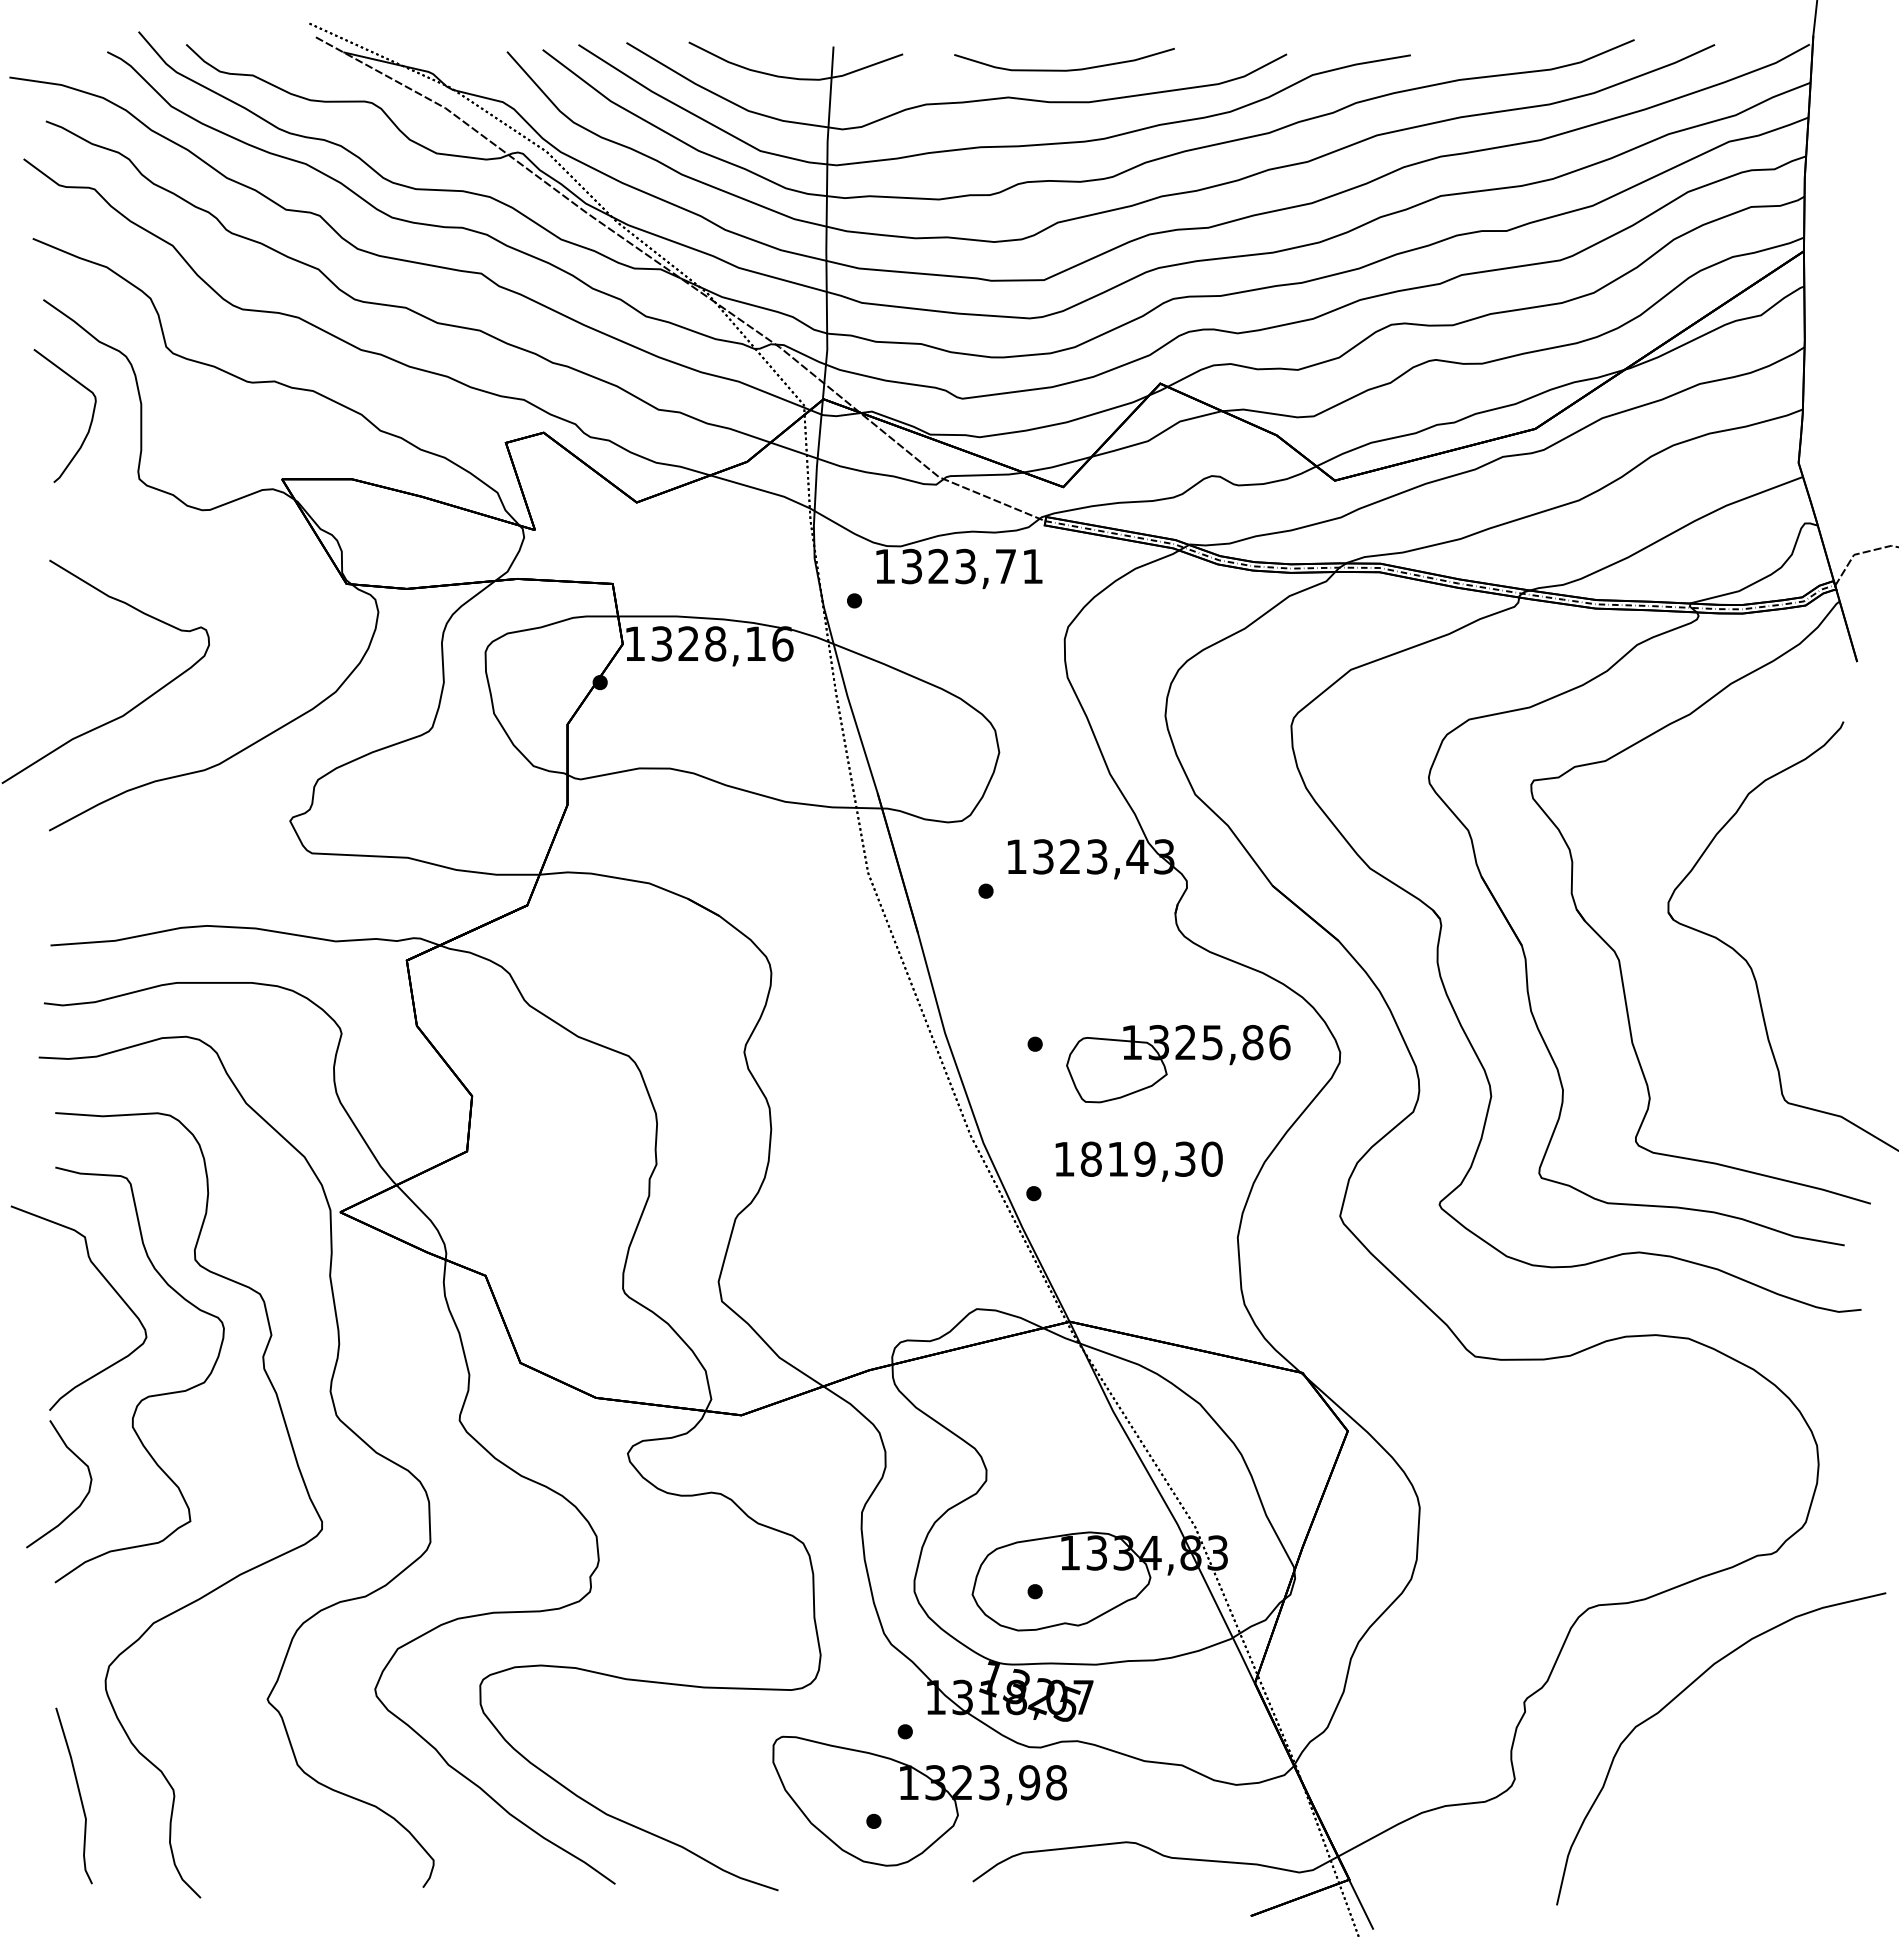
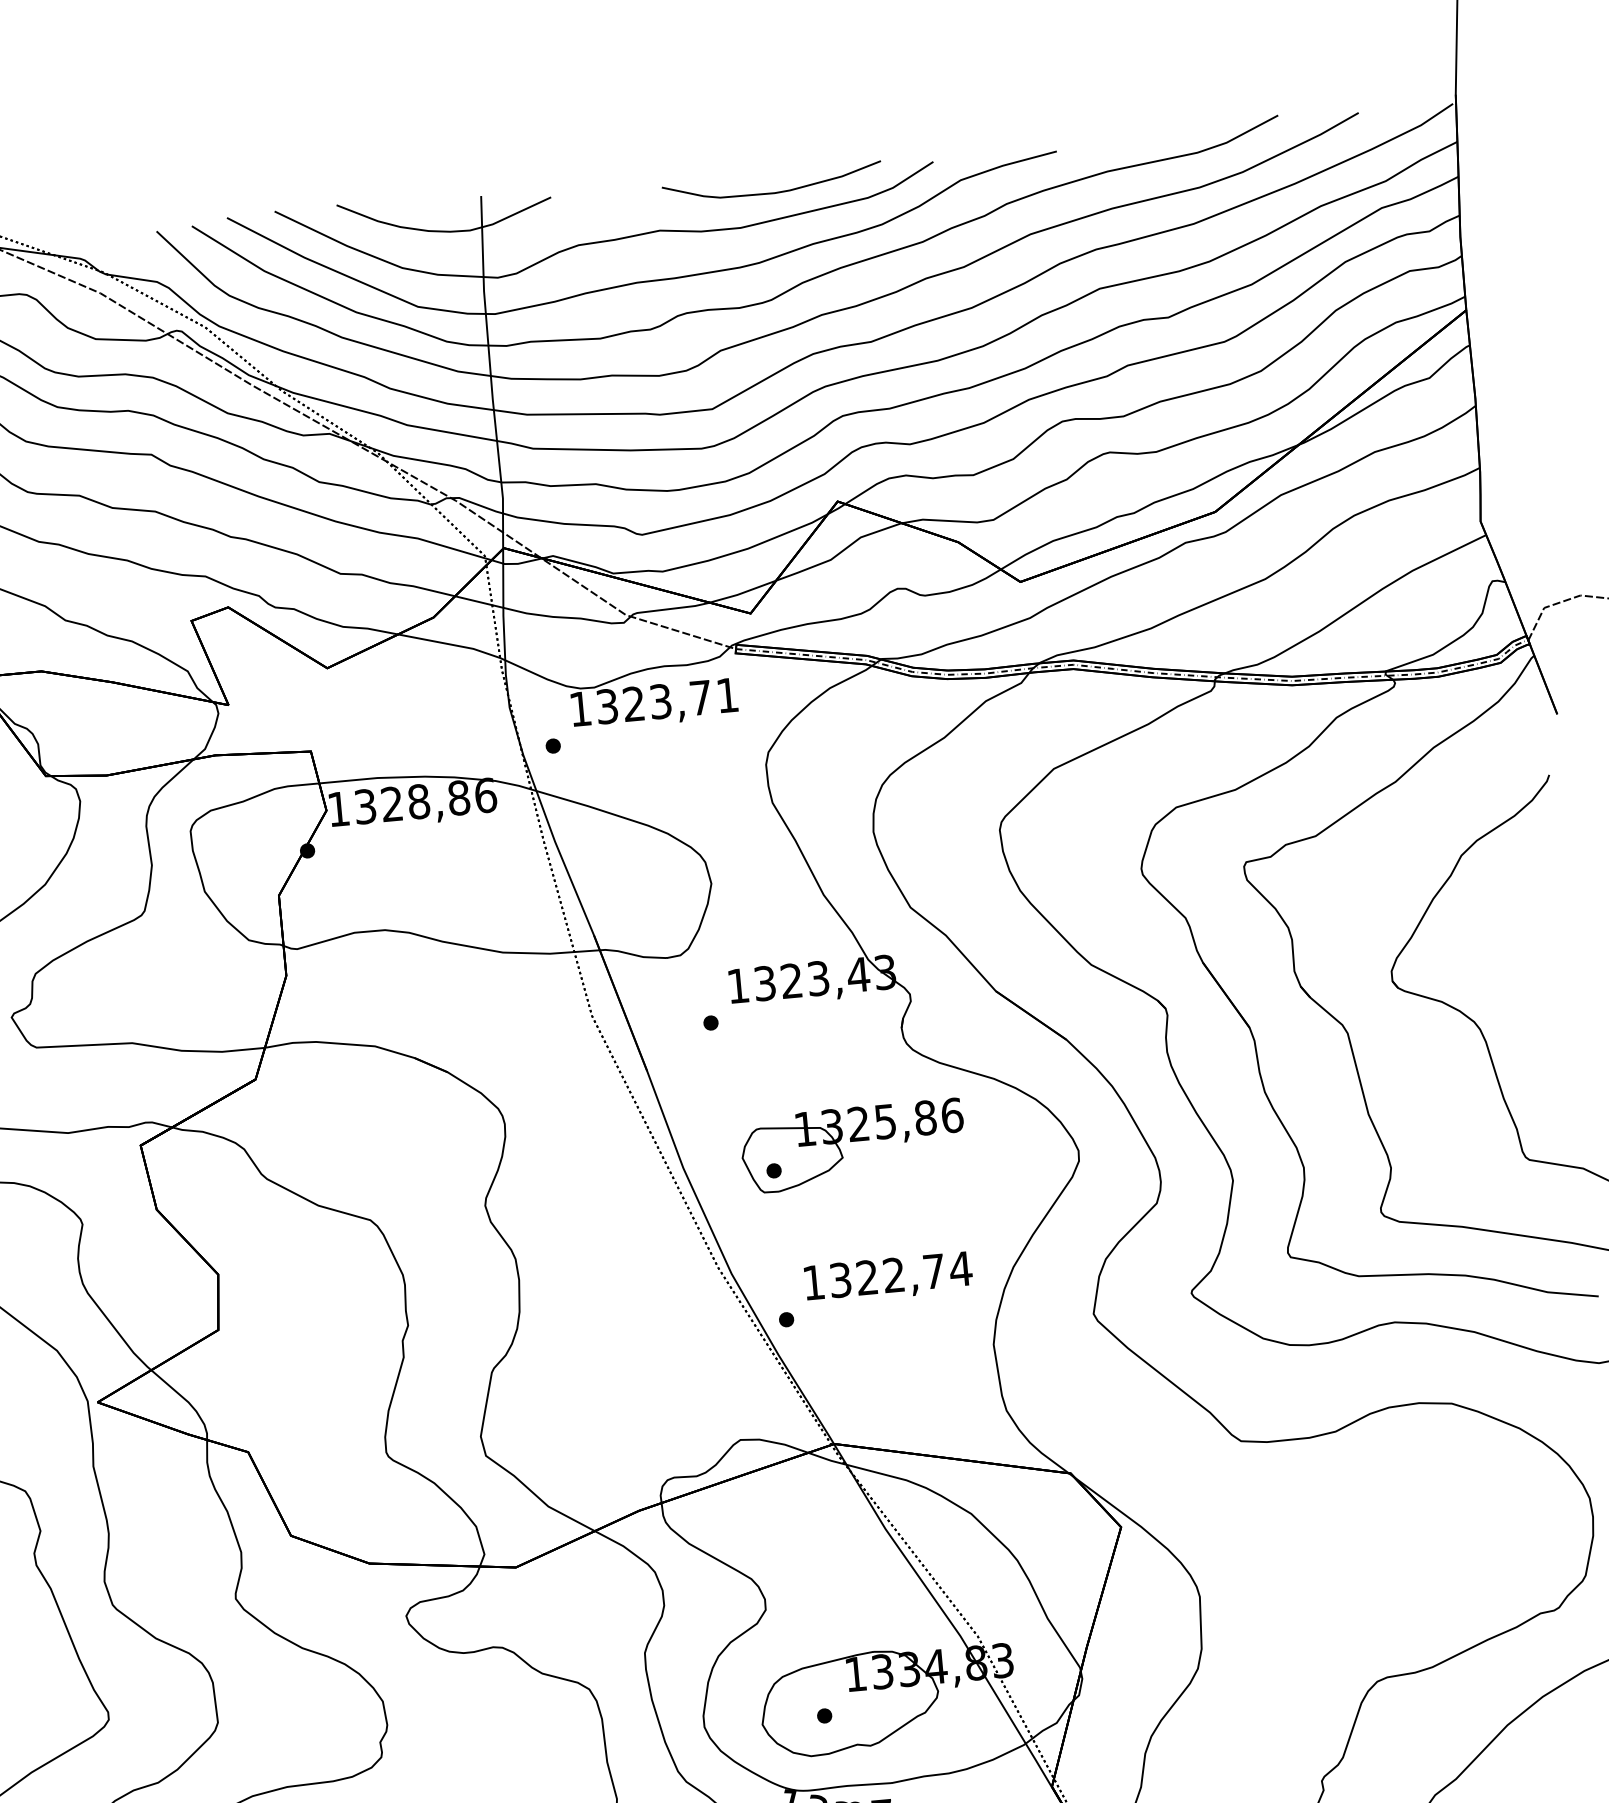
curve: (1064, 69) -> (772, 192), moved
text: (755, 643) -> (458, 797), 1328,16 -> 1328,86
part: (1178, 1064) -> (853, 1146), moved
text: (1151, 1158) -> (900, 1273), 1819,30 -> 1322,74

